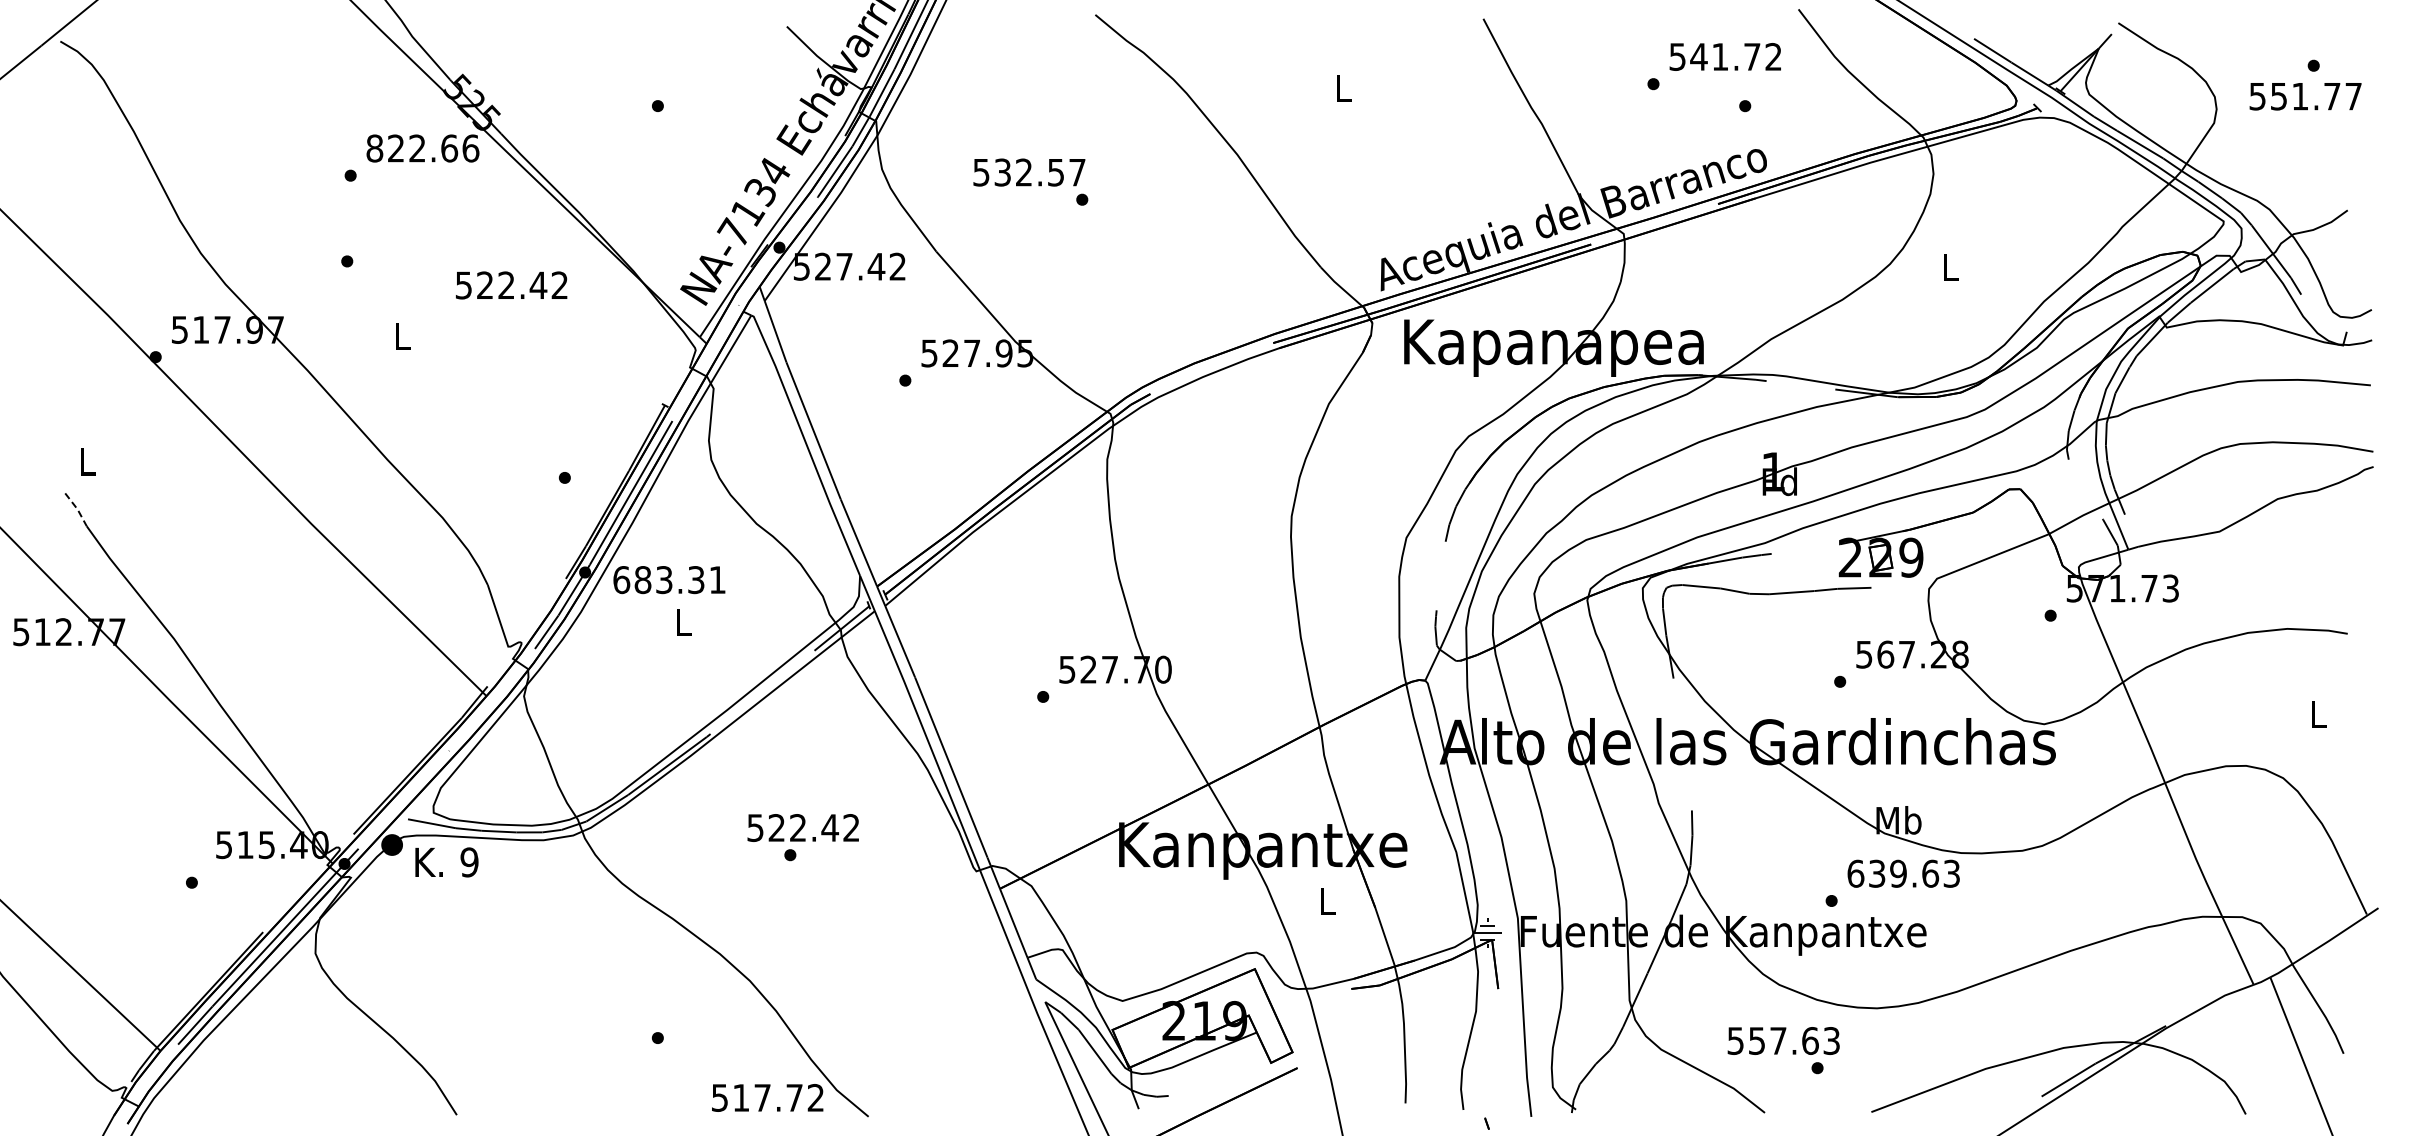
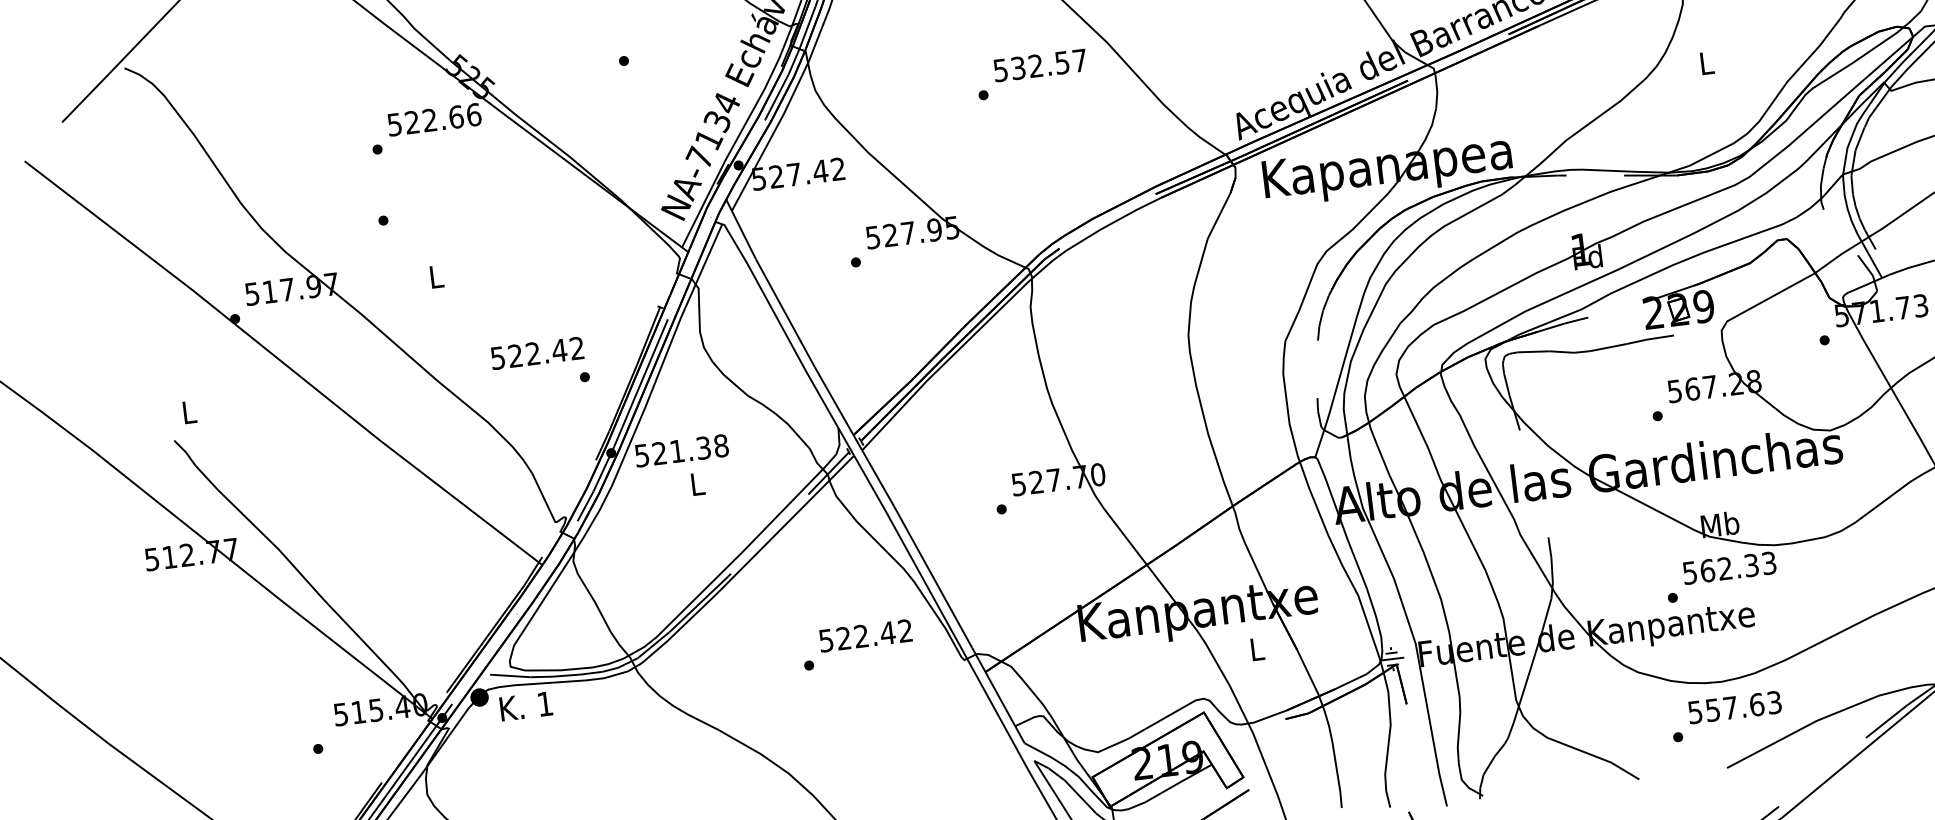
text: (374, 148) -> (394, 124), 822.66 -> 522.66
text: (1029, 172) -> (1040, 65), moved
text: (511, 285) -> (537, 353), moved
line: (77, 509) -> (186, 452), dashed -> solid
text: (669, 580) -> (681, 451), 683.31 -> 521.38
text: (802, 827) -> (865, 635), moved
text: (469, 862) -> (545, 704), 9 -> 1
text: (1893, 873) -> (1721, 568), 639.63 -> 562.33
text: (1783, 1040) -> (1734, 707), moved

